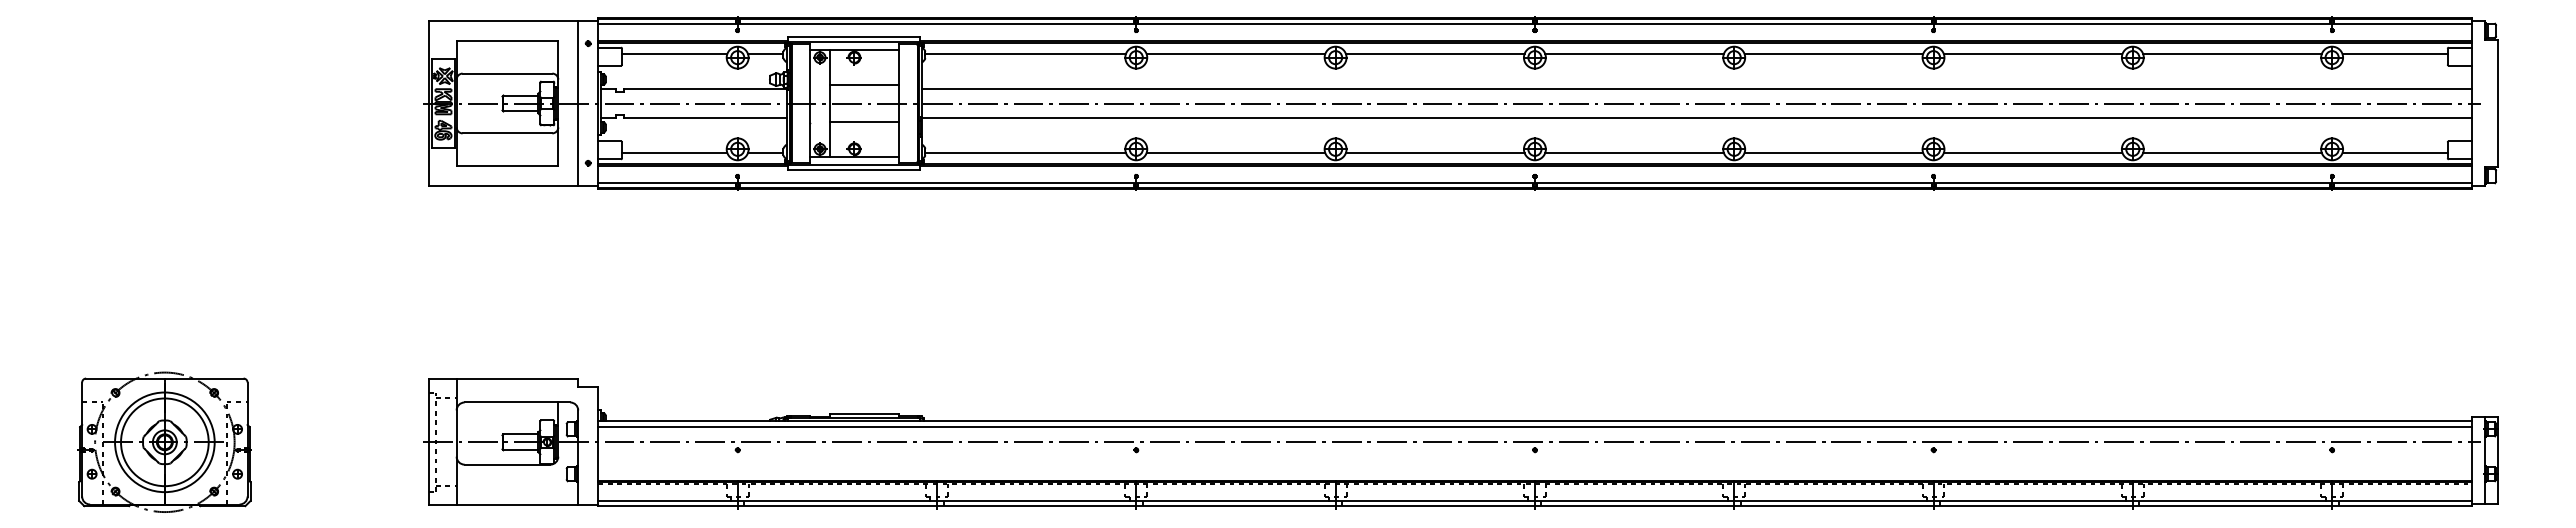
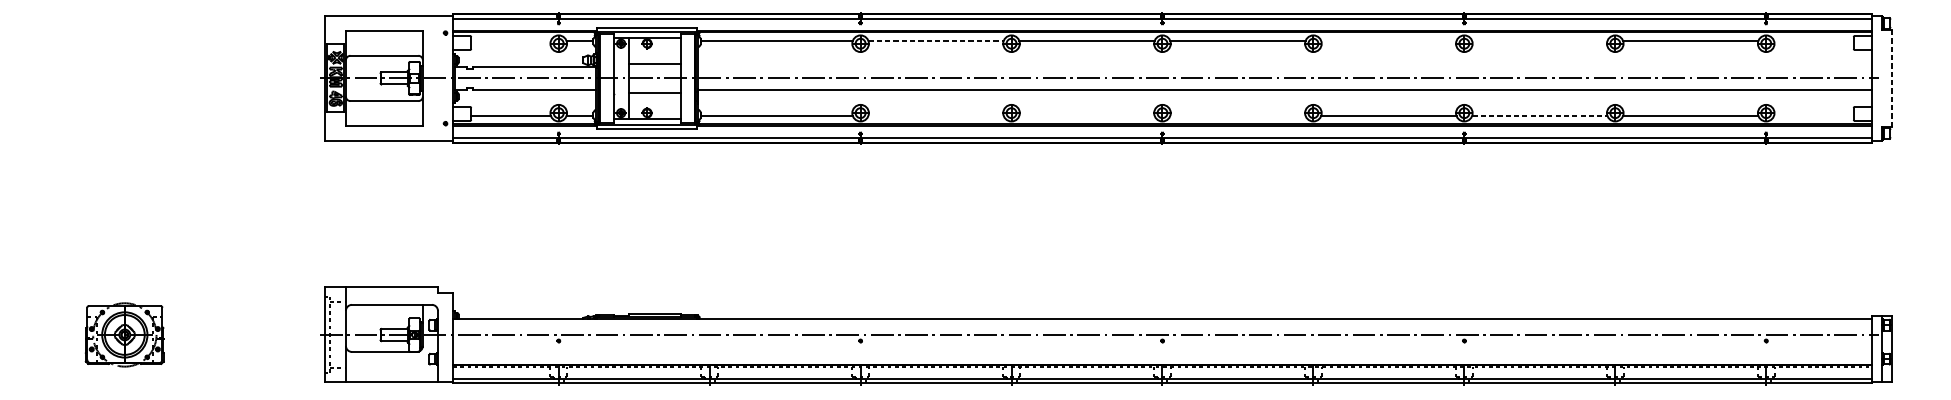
line: (674, 54) -> (510, 41), removed
line: (1236, 54) -> (936, 41), solid -> dashed
line: (1833, 54) -> (1388, 41), removed
line: (2032, 54) -> (1539, 41), removed
line: (2394, 54) -> (1813, 41), removed
line: (1696, 88) -> (1284, 67), removed
line: (578, 103) -> (438, 78), removed
line: (2497, 103) -> (1891, 78), solid -> dashed
line: (1235, 152) -> (935, 115), removed
line: (1434, 152) -> (1086, 115), removed
line: (1634, 152) -> (1237, 115), removed
line: (2033, 152) -> (1540, 115), solid -> dashed
line: (2394, 152) -> (1813, 115), removed
line: (1534, 427) -> (1162, 323), removed
part: (164, 441) -> (124, 334), size x0.6

